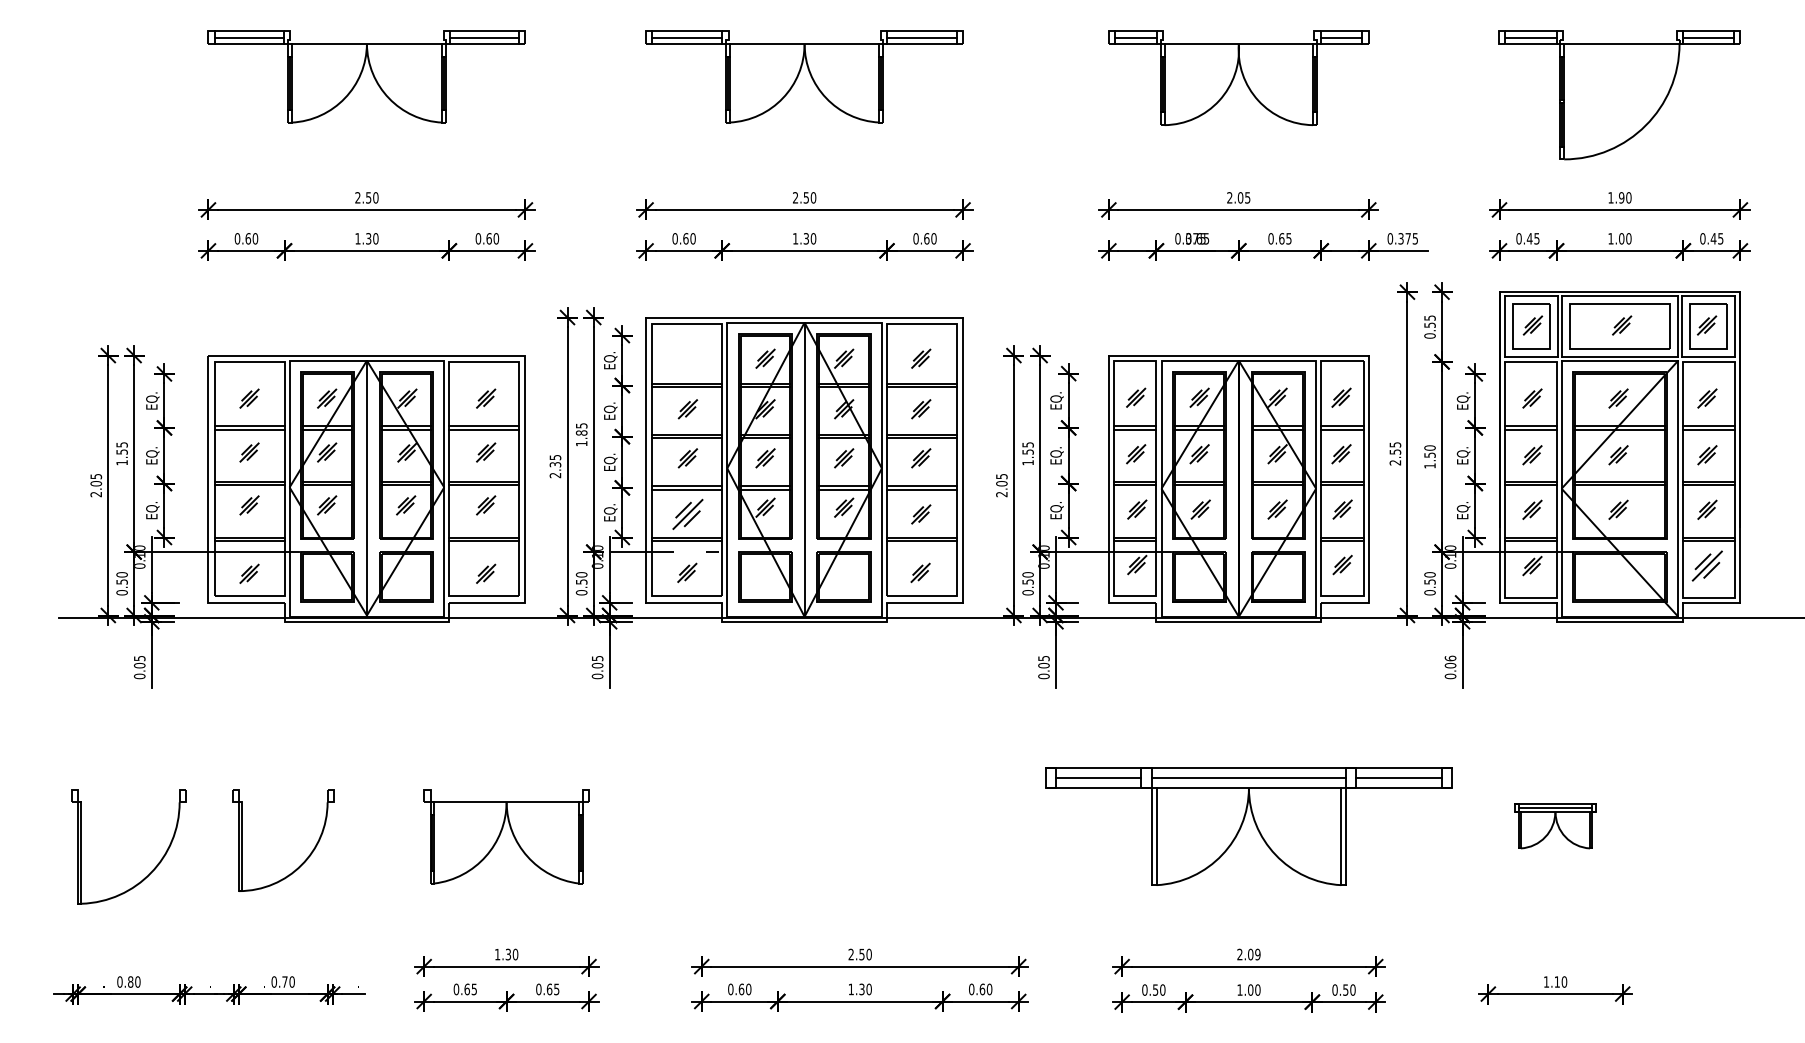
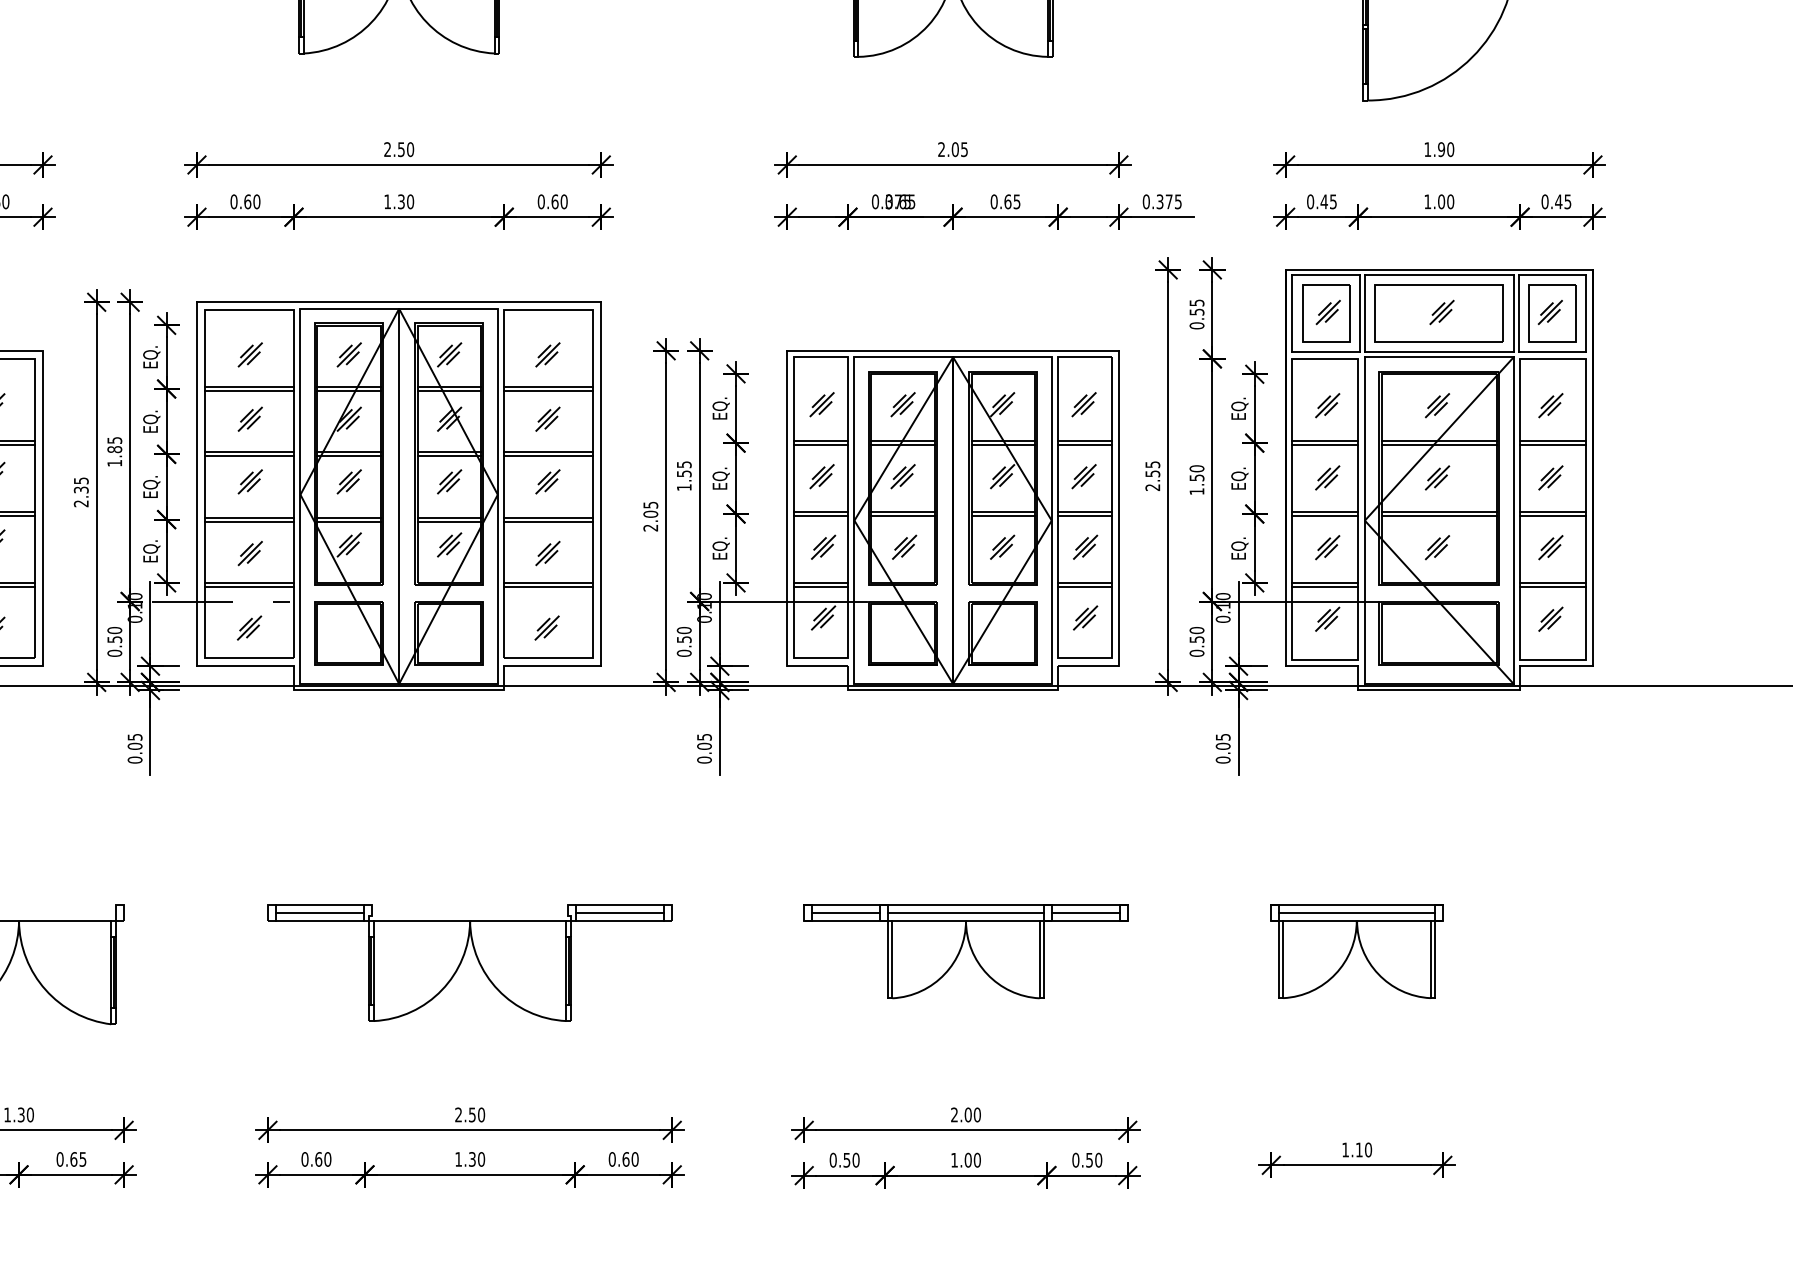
part: (687, 358) -> (249, 354), added
part: (687, 514) -> (249, 553), size x0.62
part: (1707, 565) -> (1550, 618), size x0.62
text: (1450, 658) -> (1223, 737), 0.06 -> 0.05
part: (1248, 826) -> (965, 951), size x0.62
part: (1555, 826) -> (1357, 951), size x1.67
part: (860, 835) -> (470, 963), added
text: (1257, 954) -> (976, 1114), 2.09 -> 2.00

